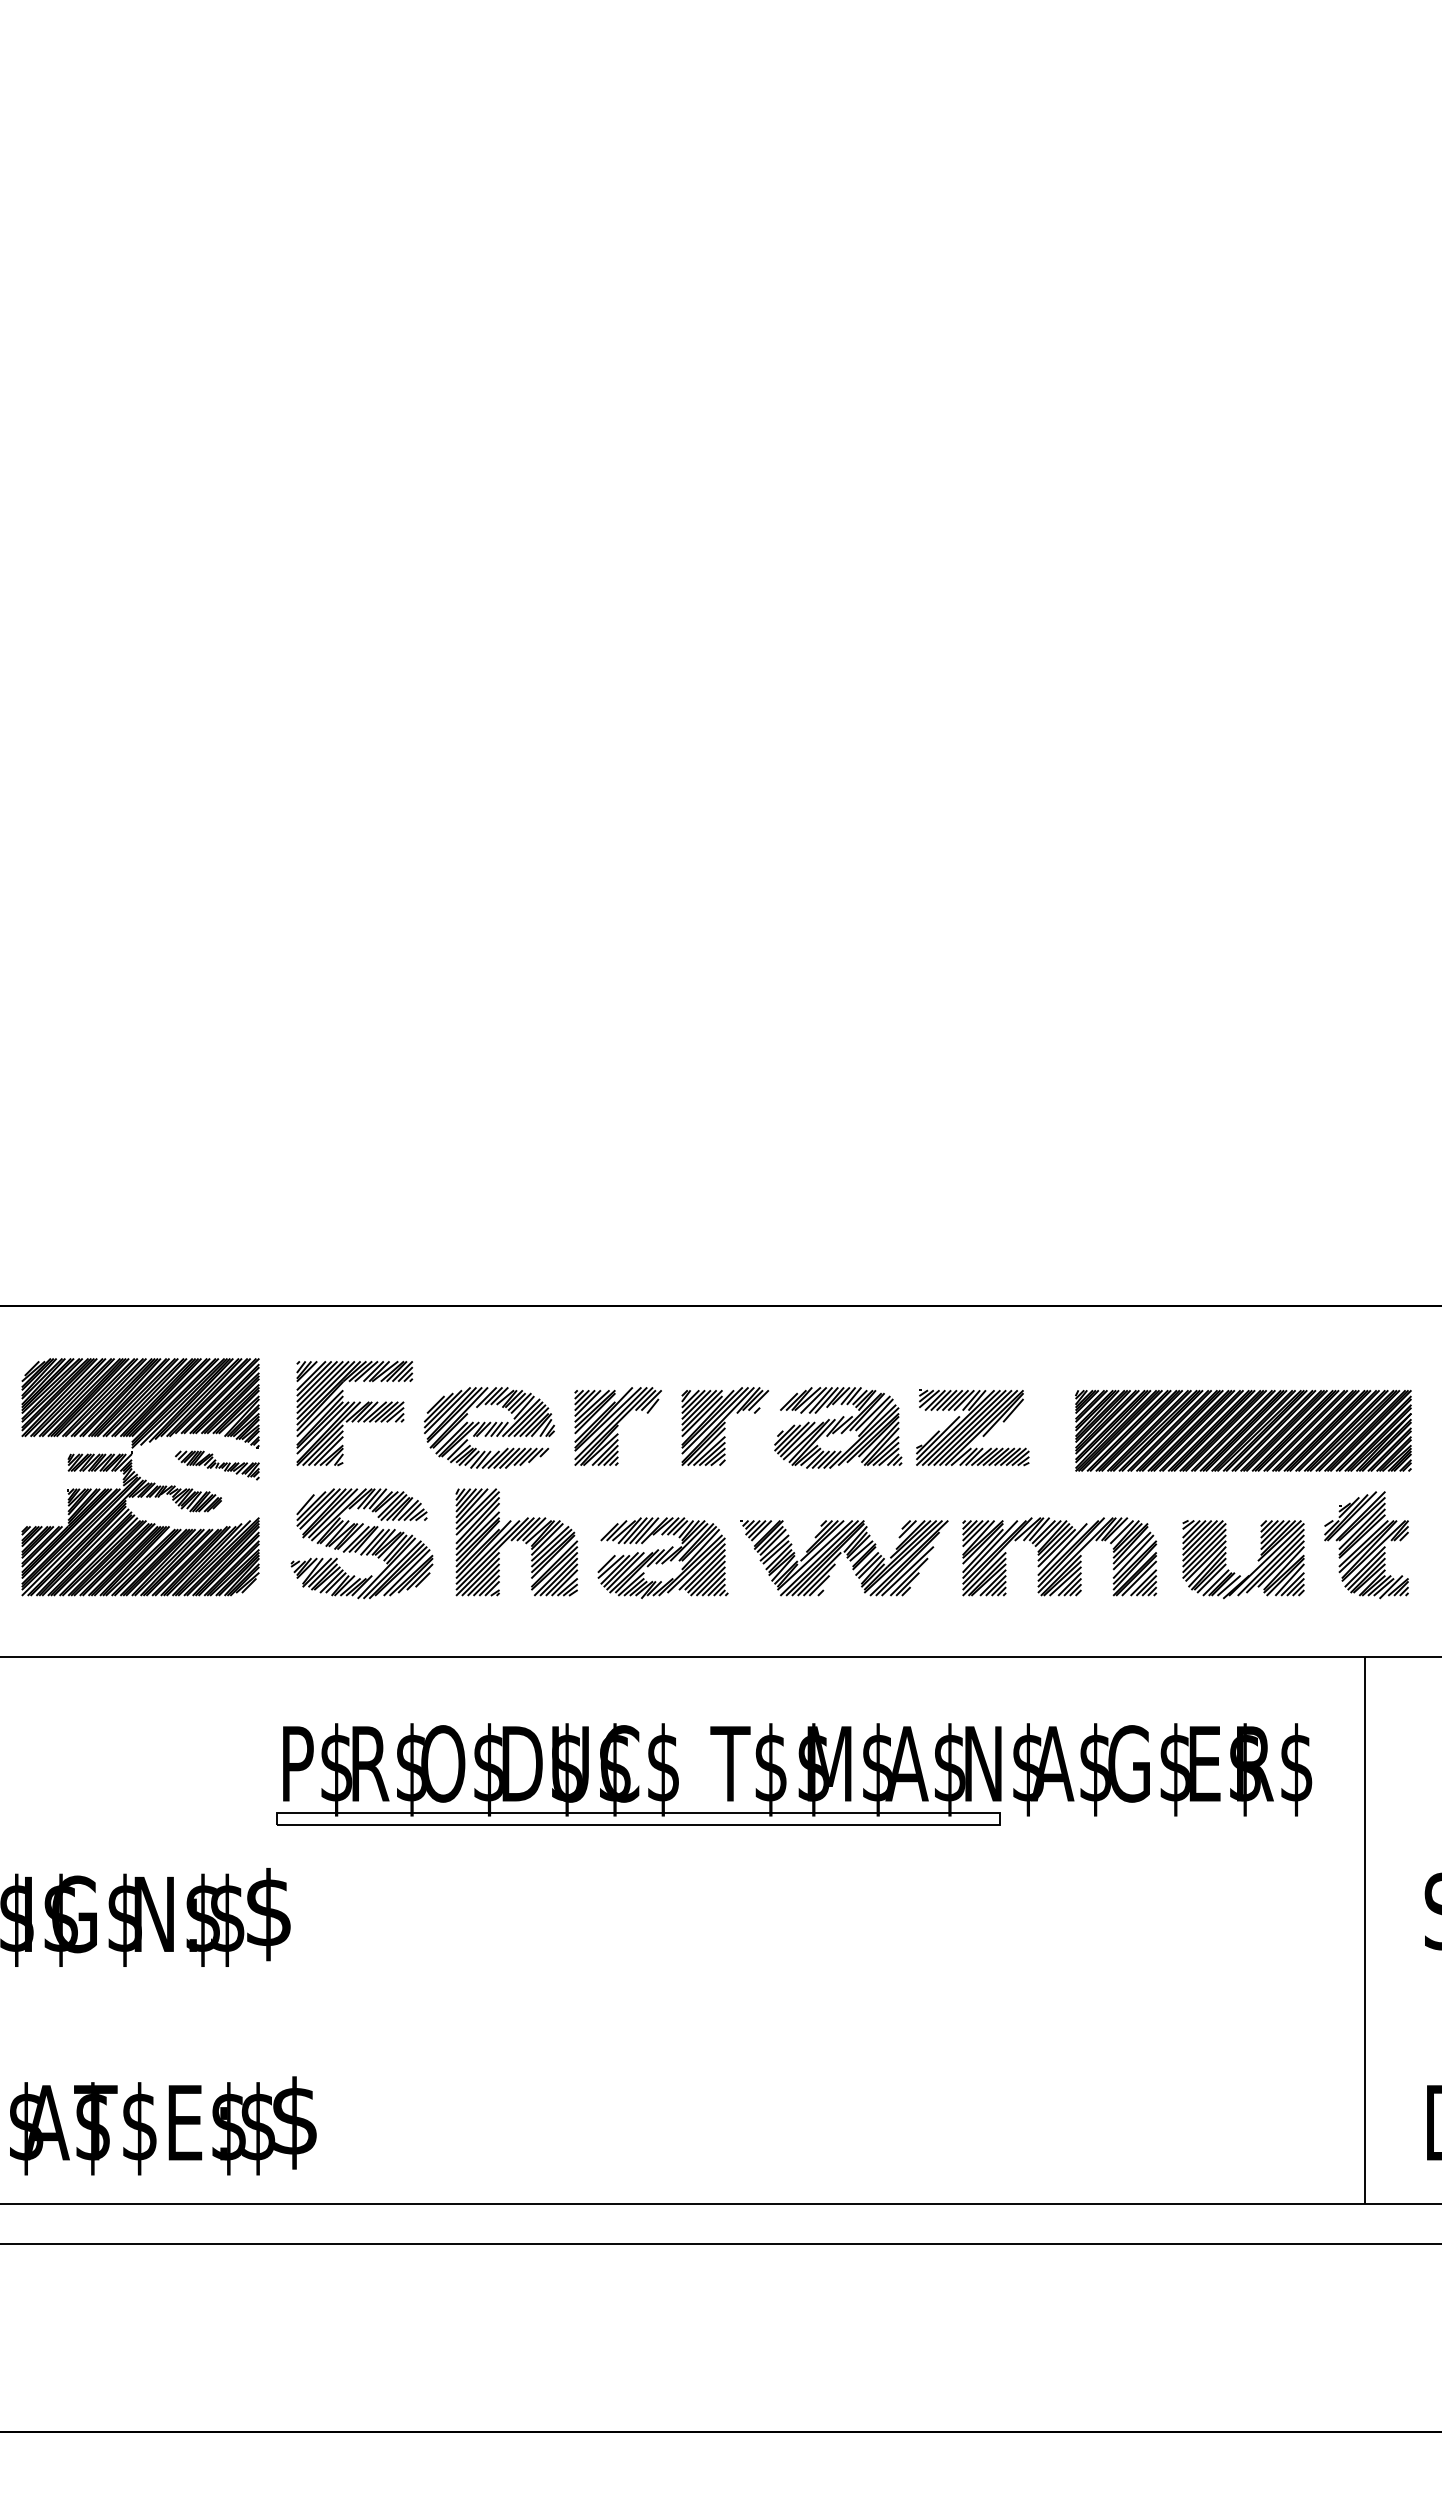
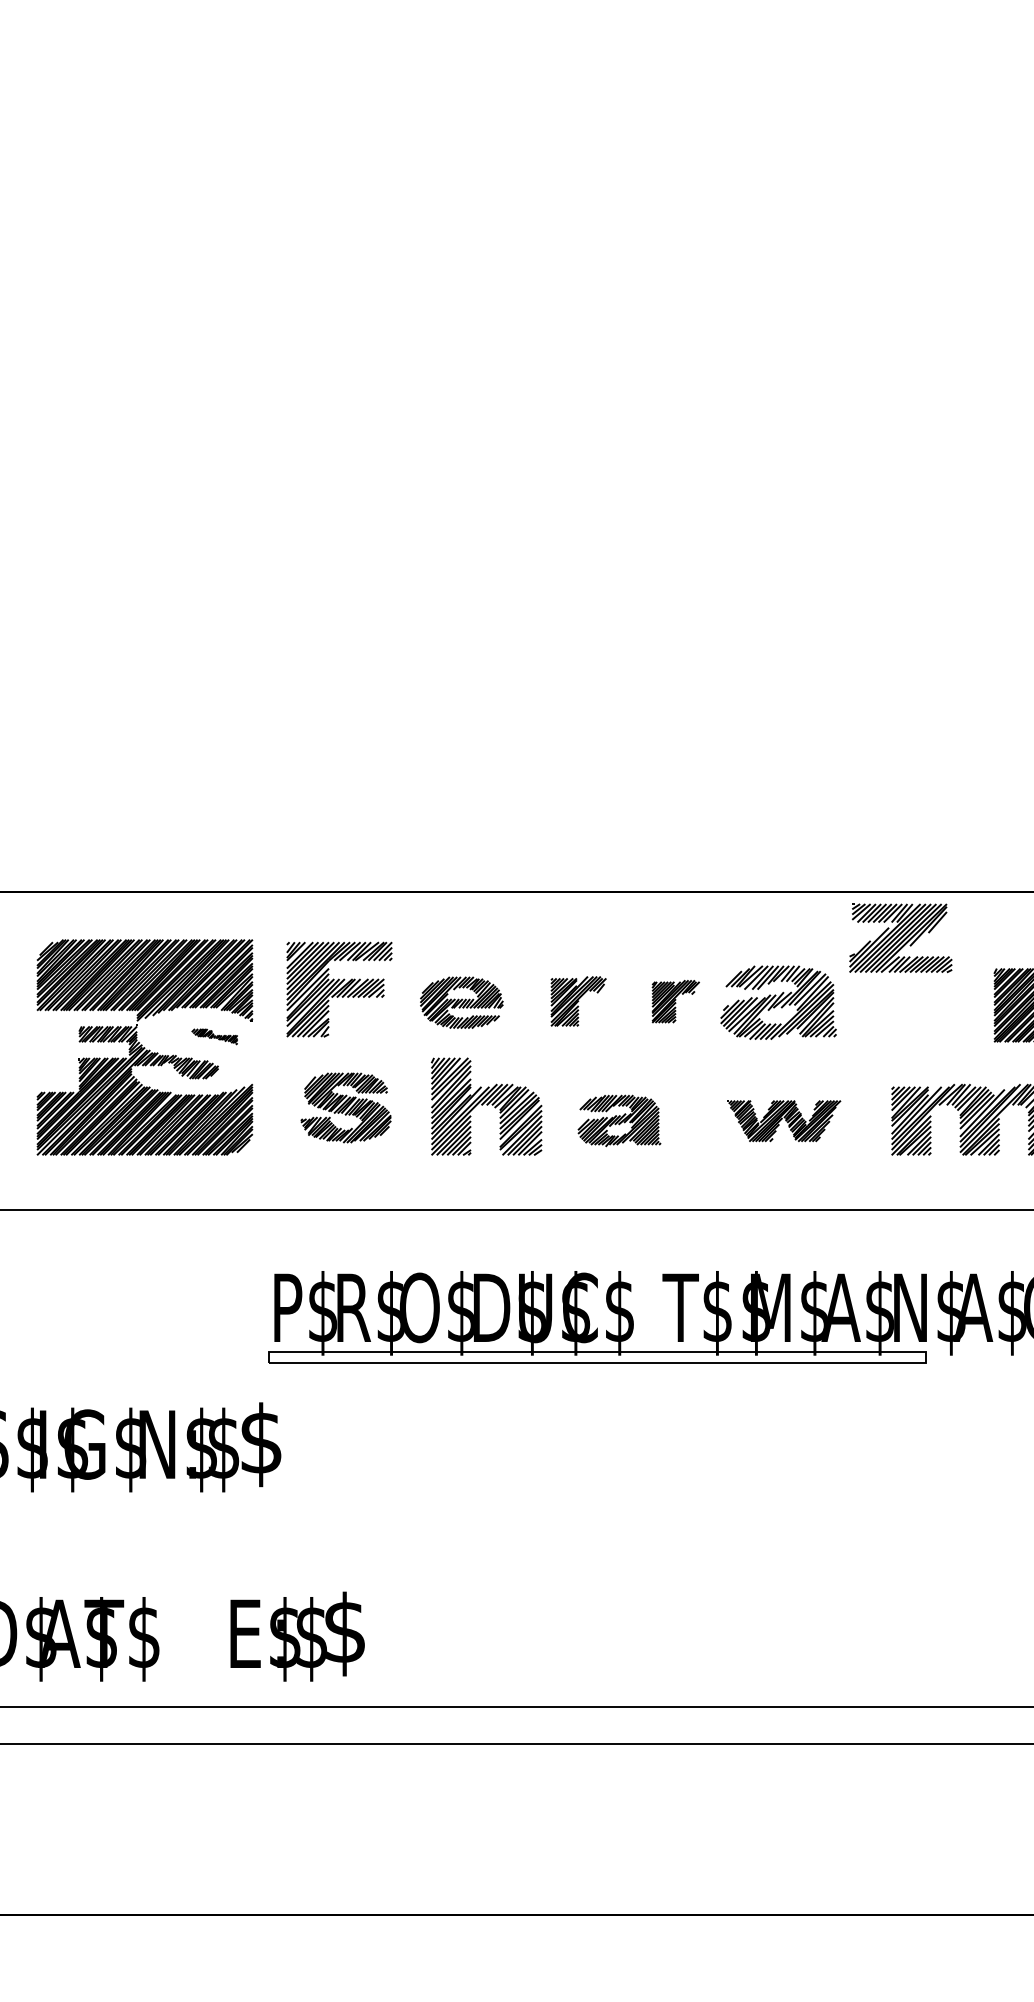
part: (617, 1426) -> (578, 1001), size x0.7
part: (724, 1426) -> (675, 1001), size x0.6
part: (489, 1427) -> (461, 1002), size x0.7
part: (972, 1427) -> (900, 937), moved
part: (217, 1465) -> (214, 1036), size x0.6
part: (361, 1543) -> (345, 1107), size x0.7
part: (662, 1557) -> (618, 1120), size x0.7
part: (844, 1558) -> (784, 1121), size x0.6
text: (242, 2125) -> (297, 1636), moved

